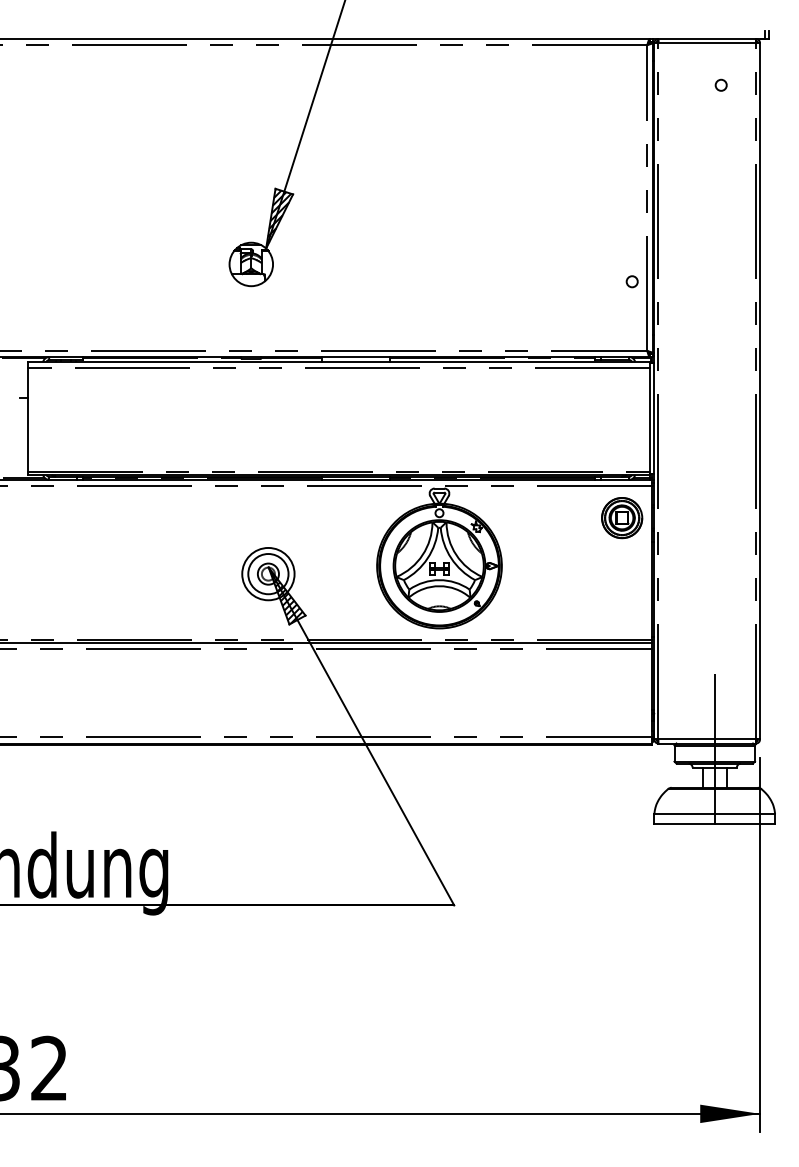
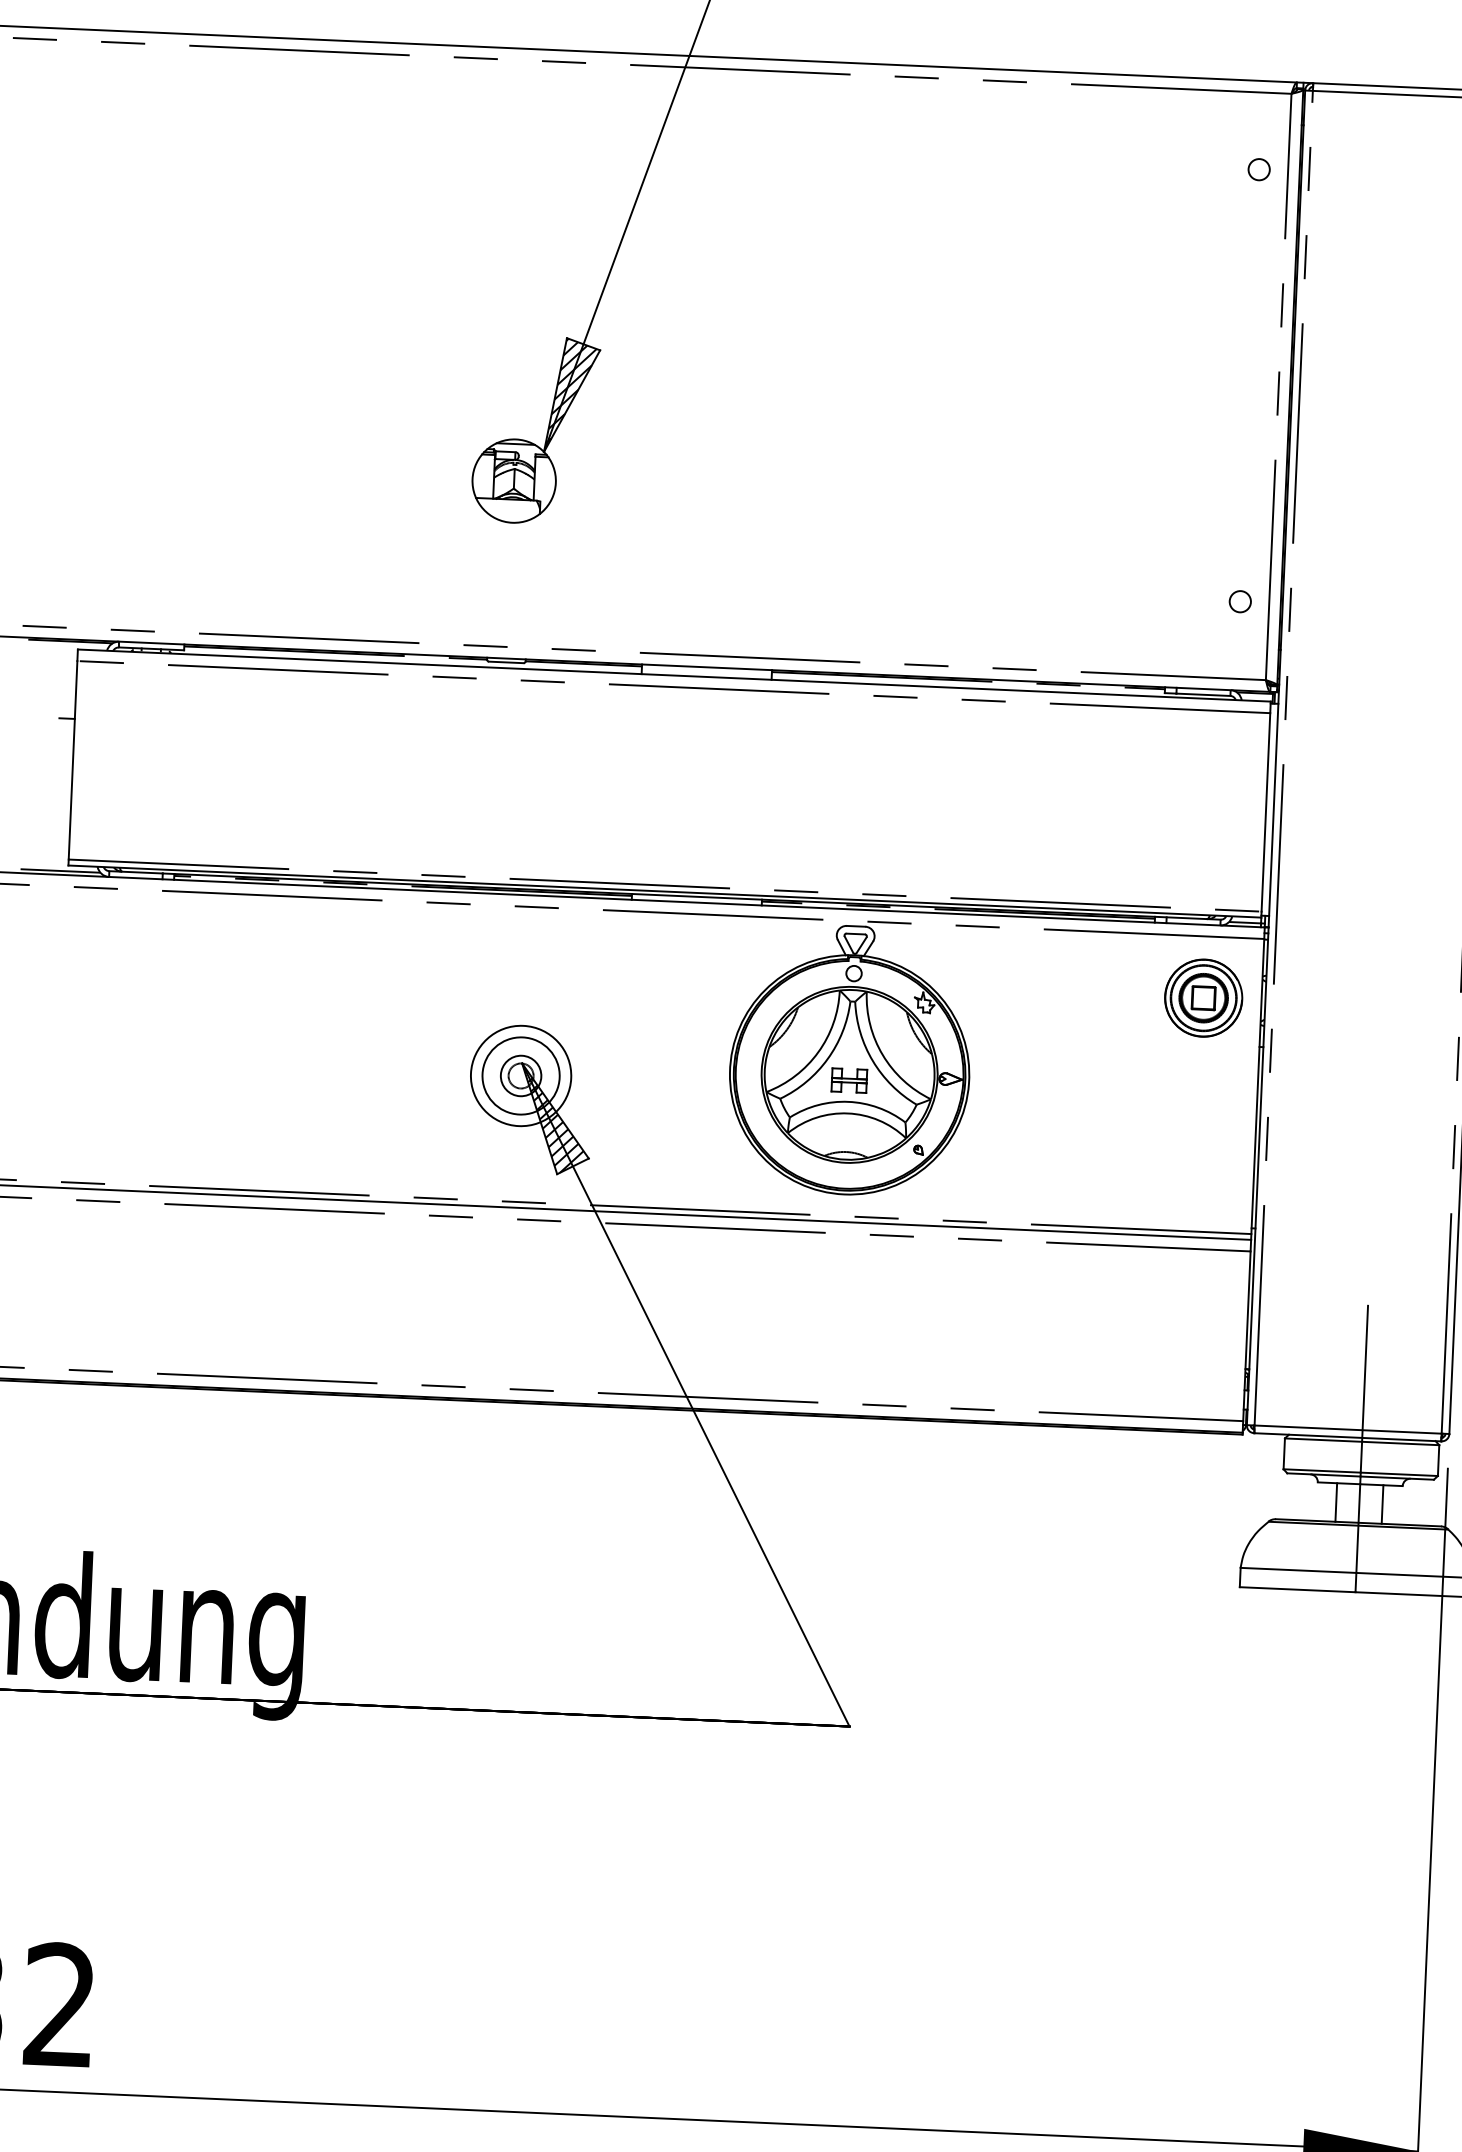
circle: (720, 84) -> (1257, 168), moved
circle: (631, 281) -> (1238, 601), moved

